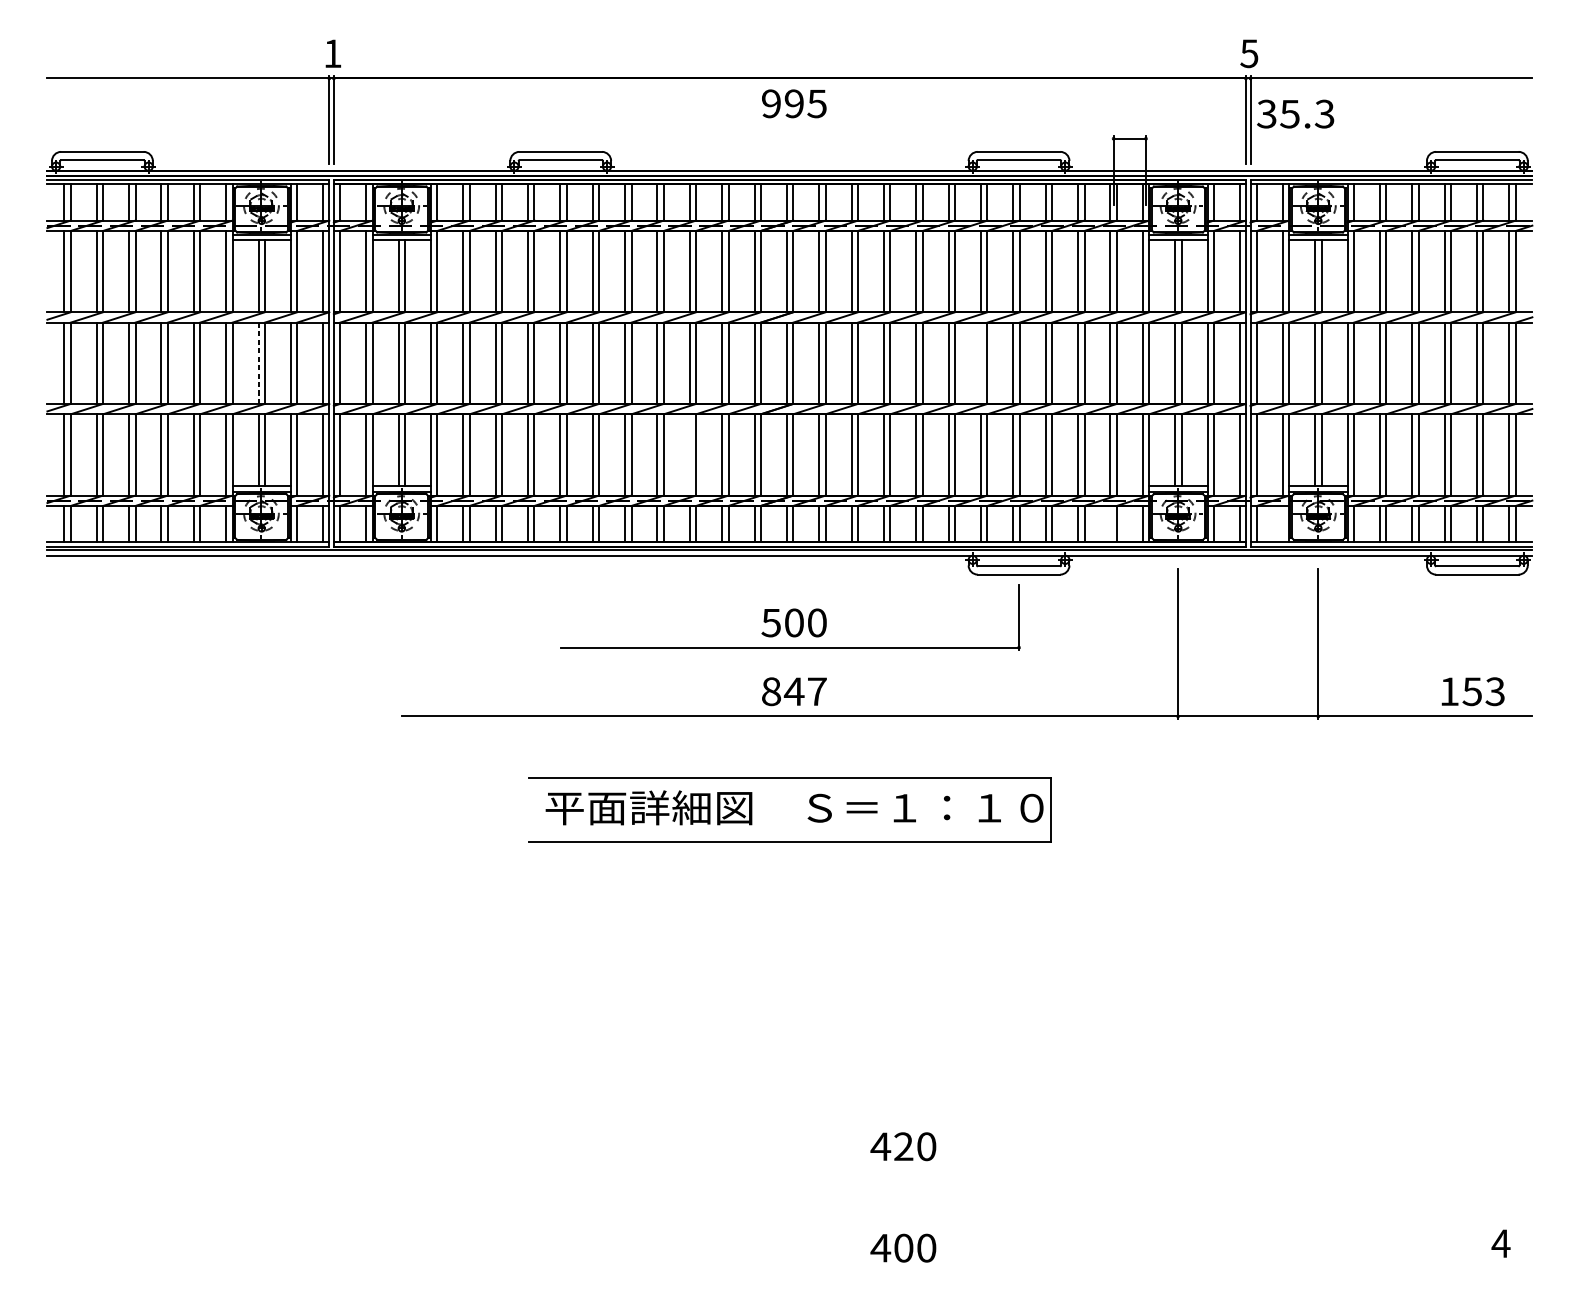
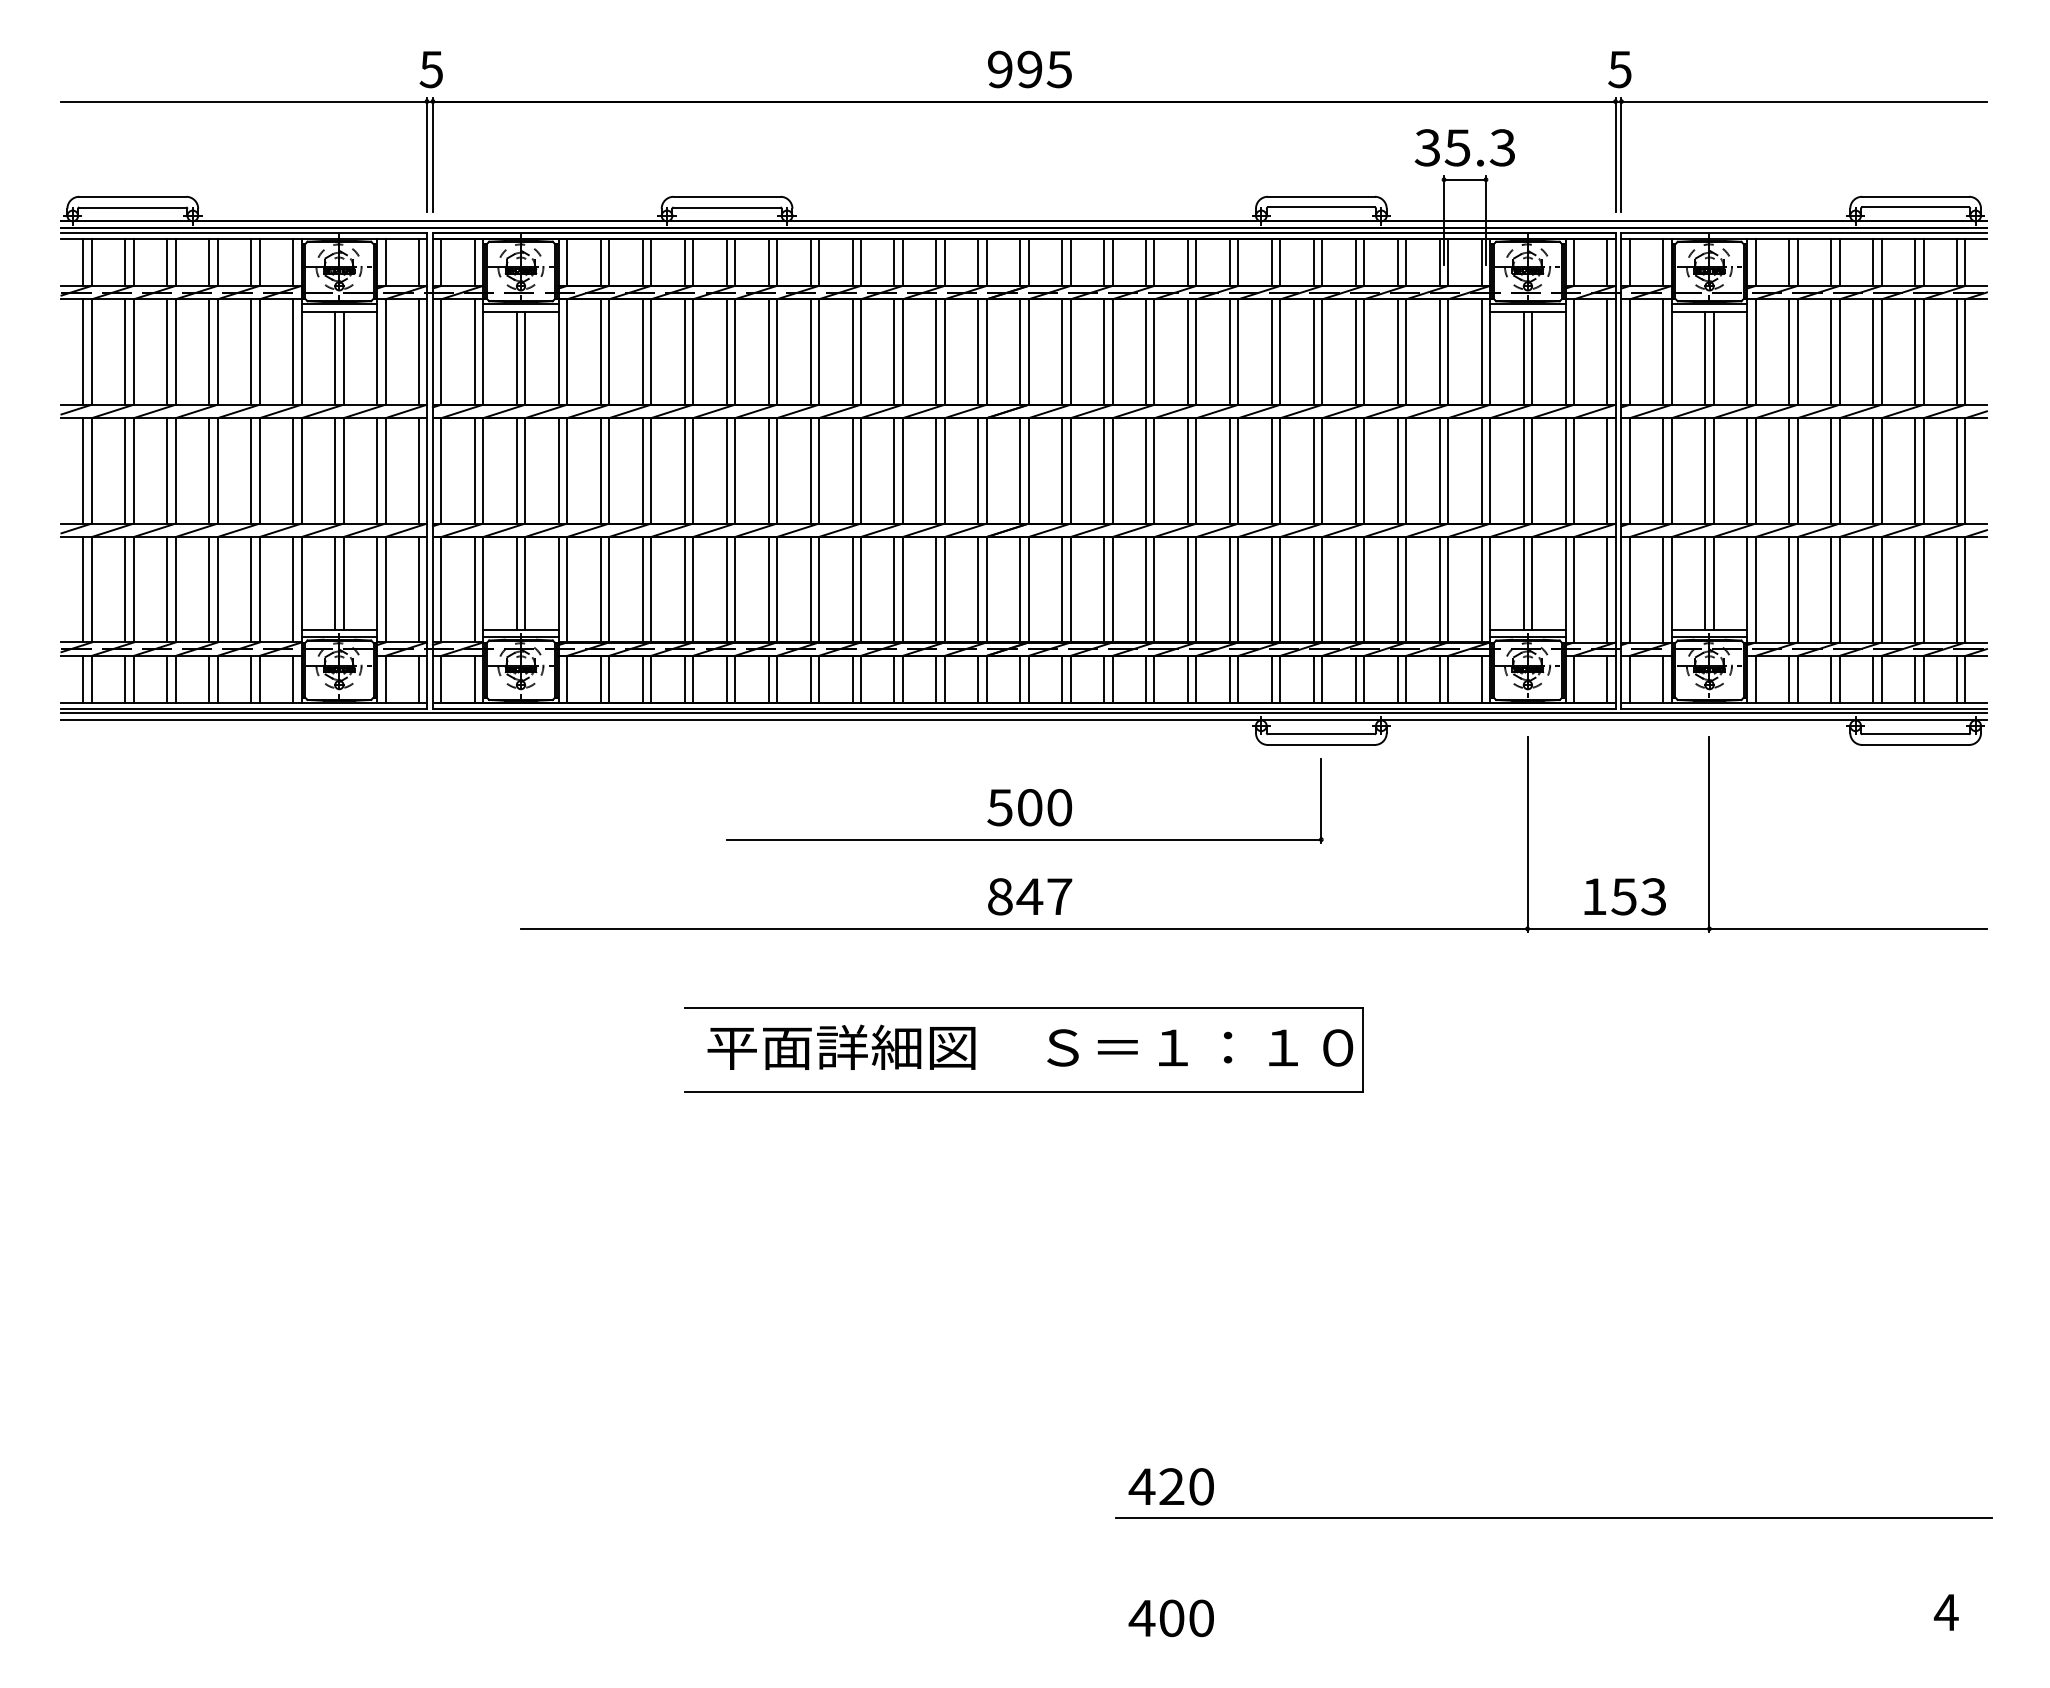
text: (332, 53) -> (430, 69), 1 -> 5
text: (793, 103) -> (1029, 69), moved
text: (1295, 113) -> (1464, 147), moved
line: (258, 362) -> (335, 470), dashed -> solid
line: (981, 362) -> (1272, 470), added
line: (689, 454) -> (894, 589), added
line: (1110, 524) -> (1439, 679), added
line: (1282, 524) -> (1663, 679), added
text: (1472, 691) -> (1624, 896), moved
line: (1198, 1170) -> (1553, 1517), added

